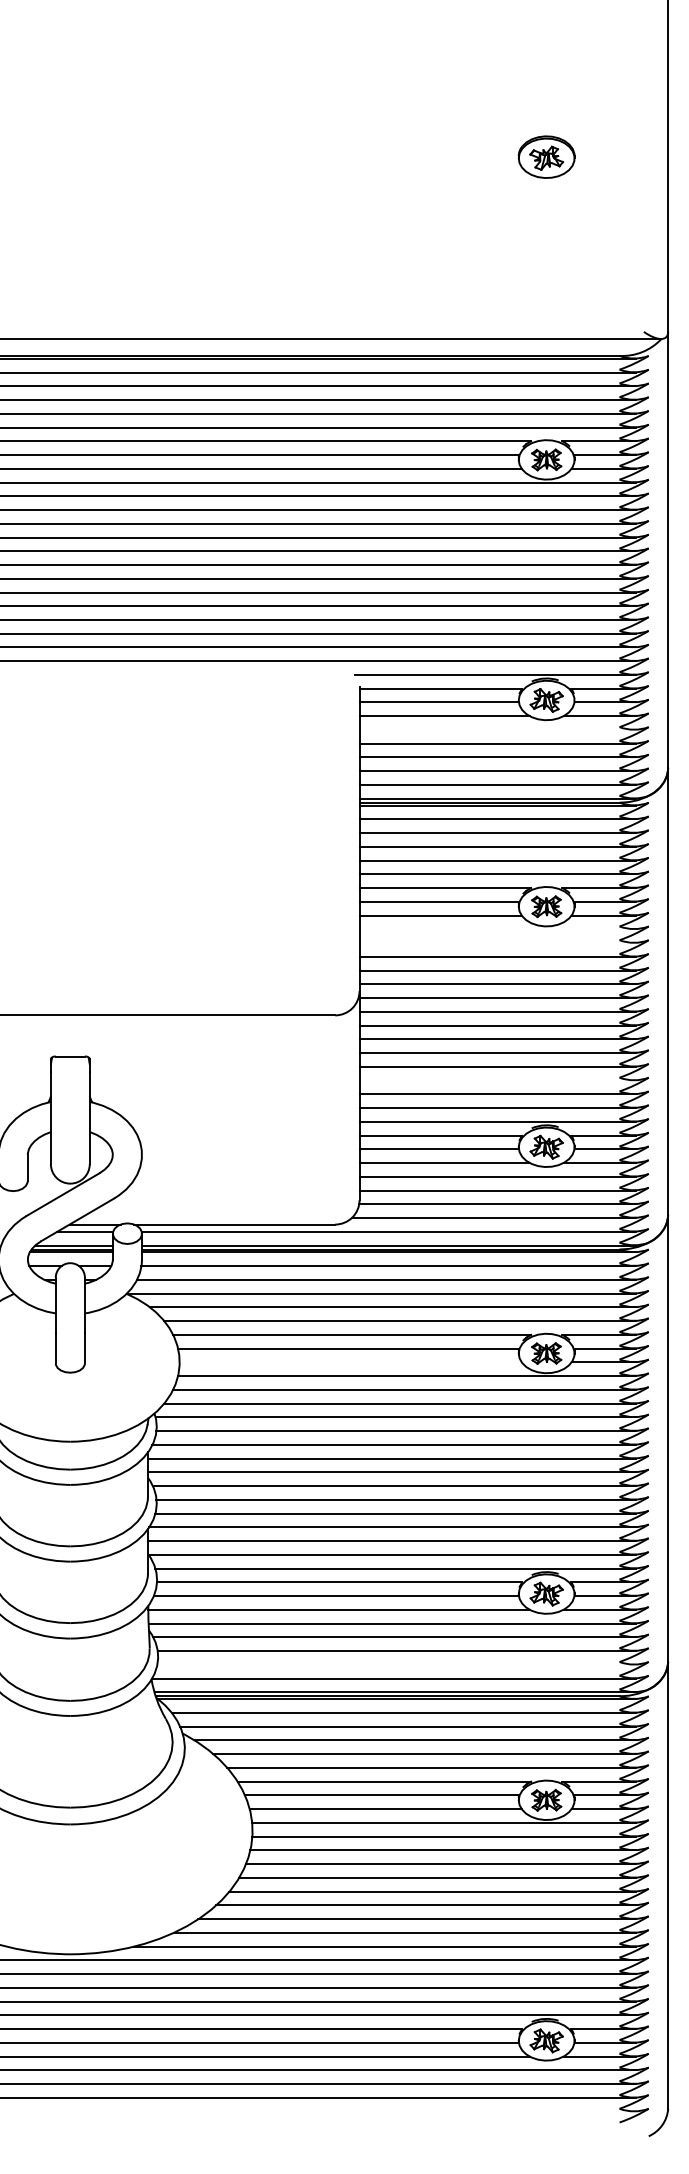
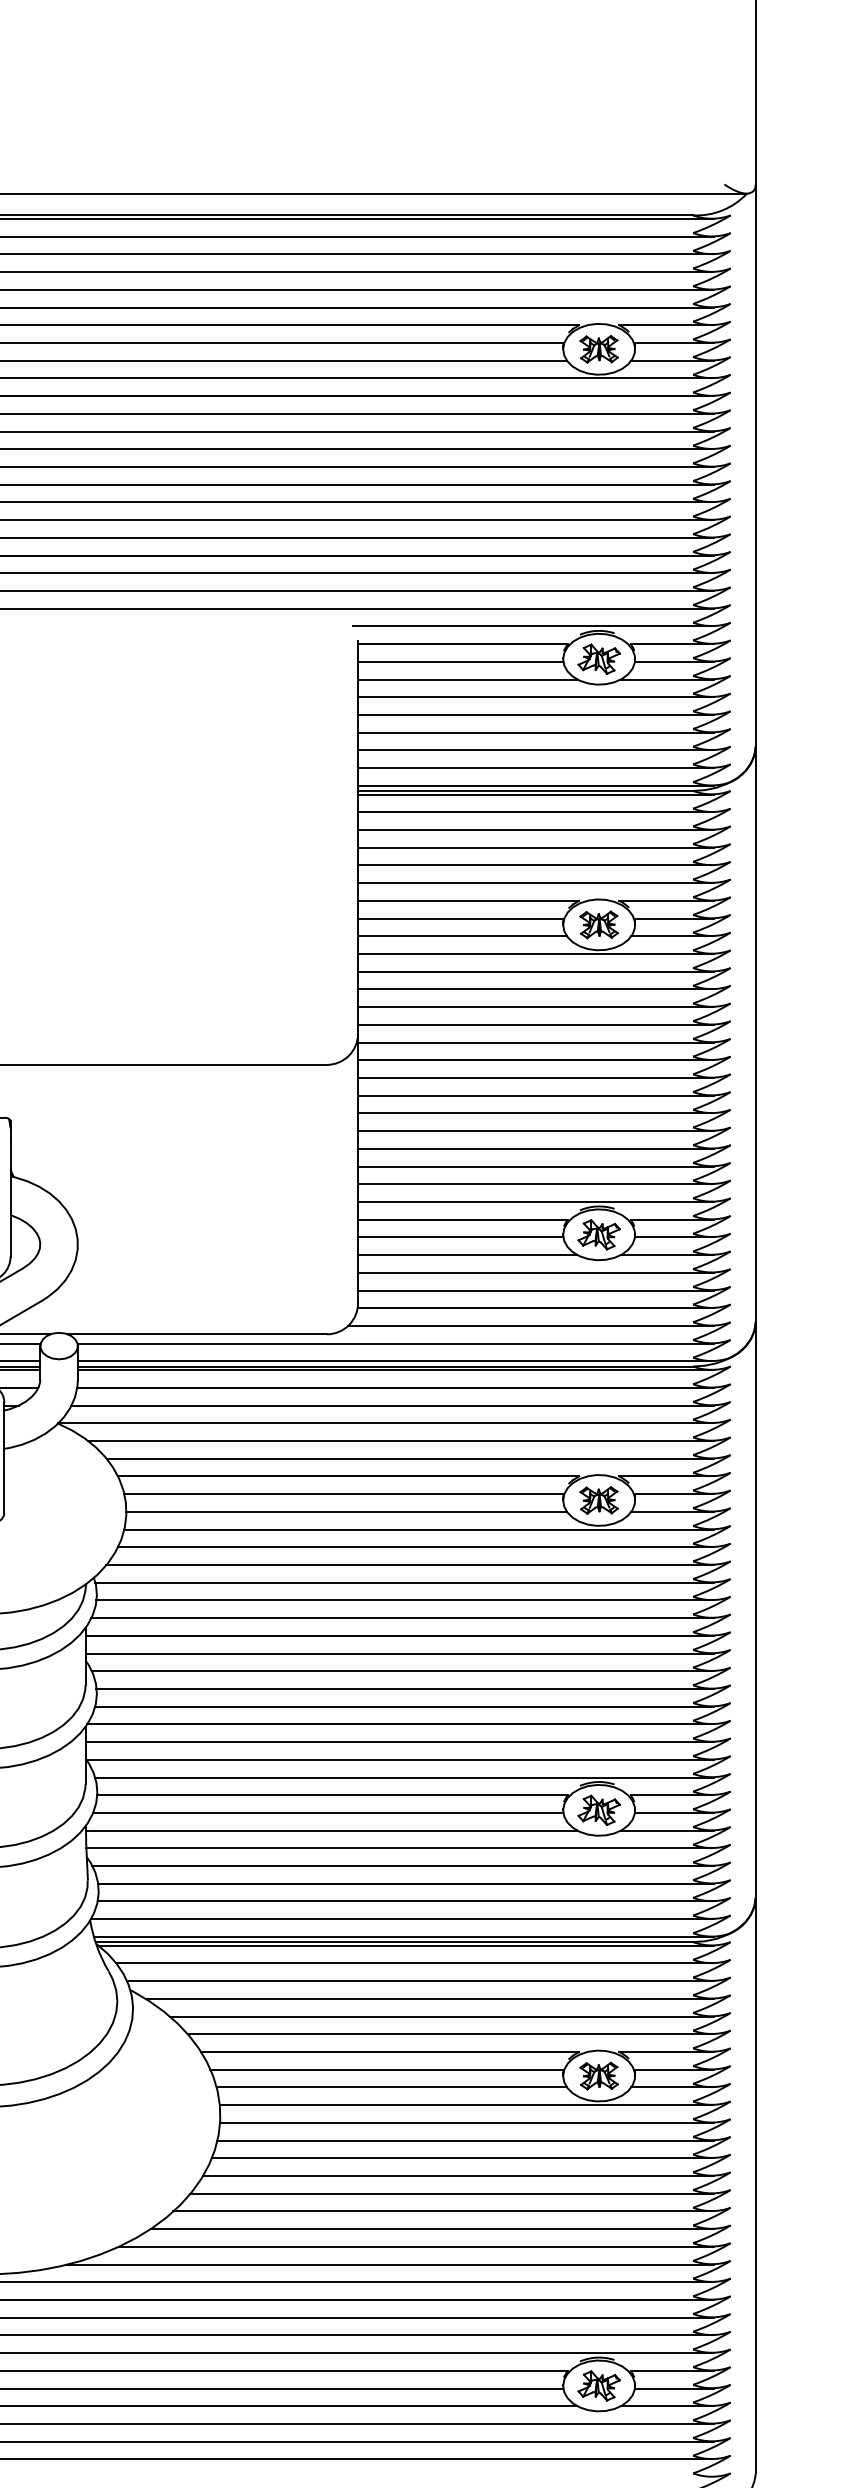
line: (497, 729) -> (535, 696), added
line: (497, 929) -> (535, 954), added
line: (497, 943) -> (535, 972), added
line: (497, 1080) -> (535, 1148), added
line: (350, 1362) -> (346, 1512), added
line: (396, 1664) -> (405, 1901), added

